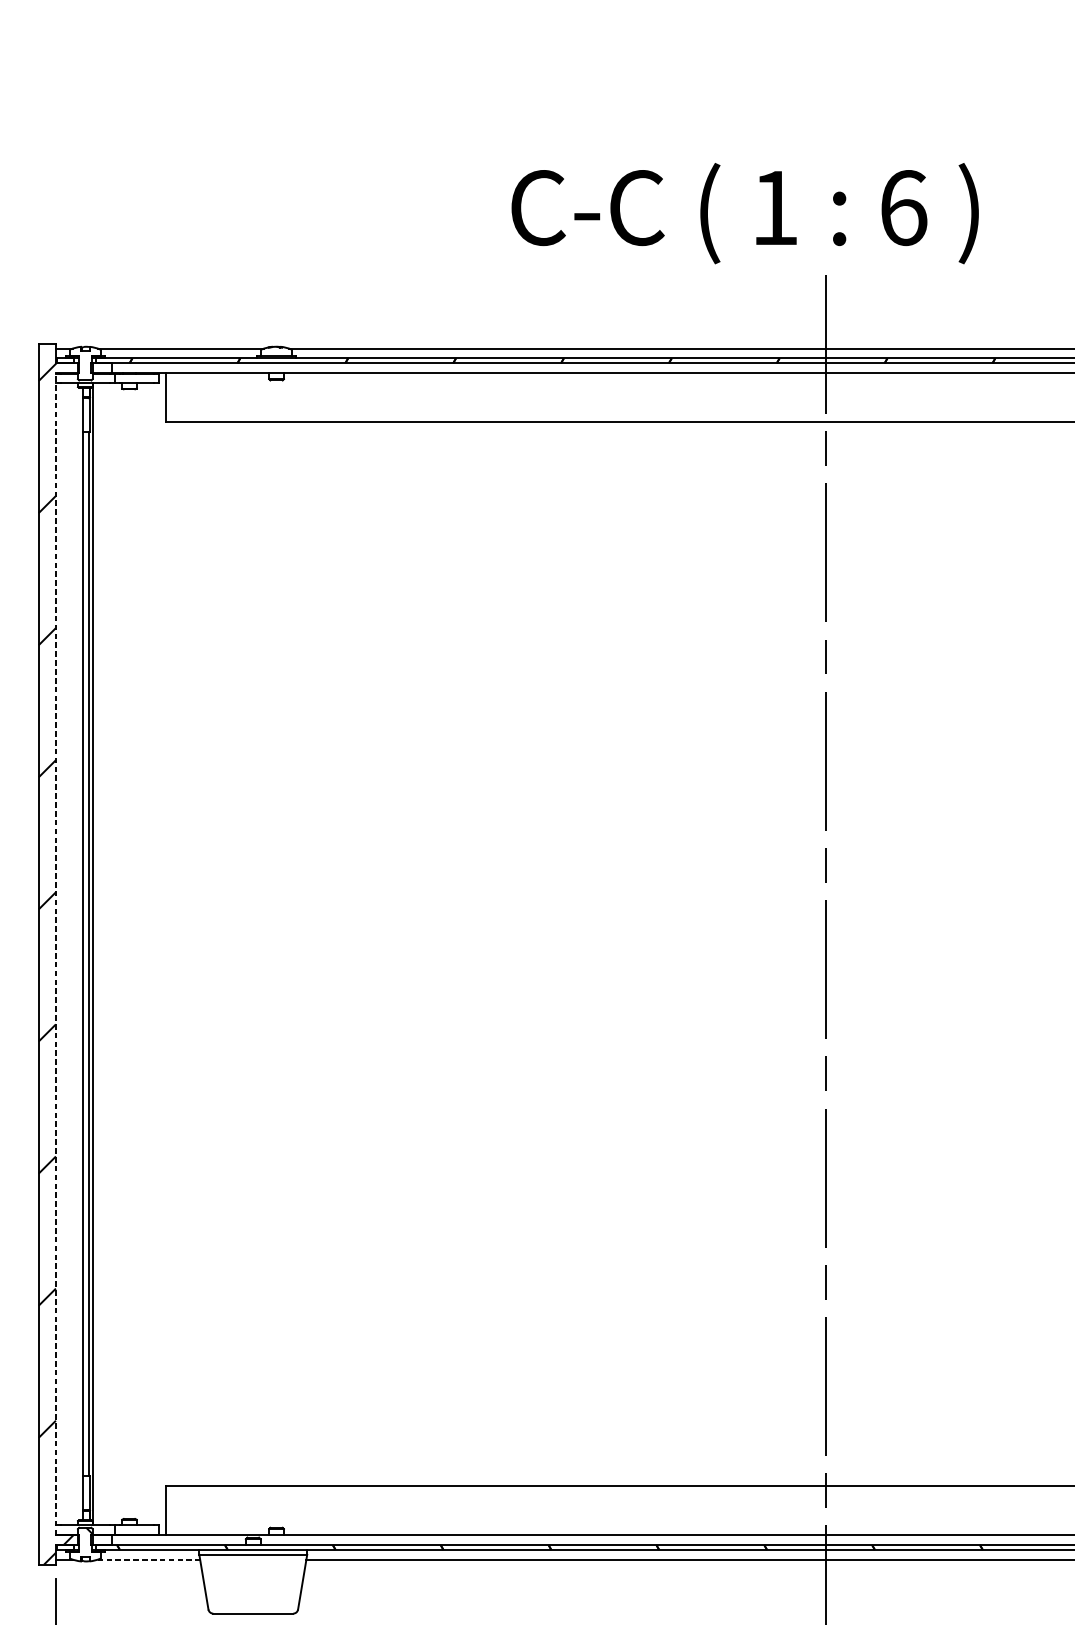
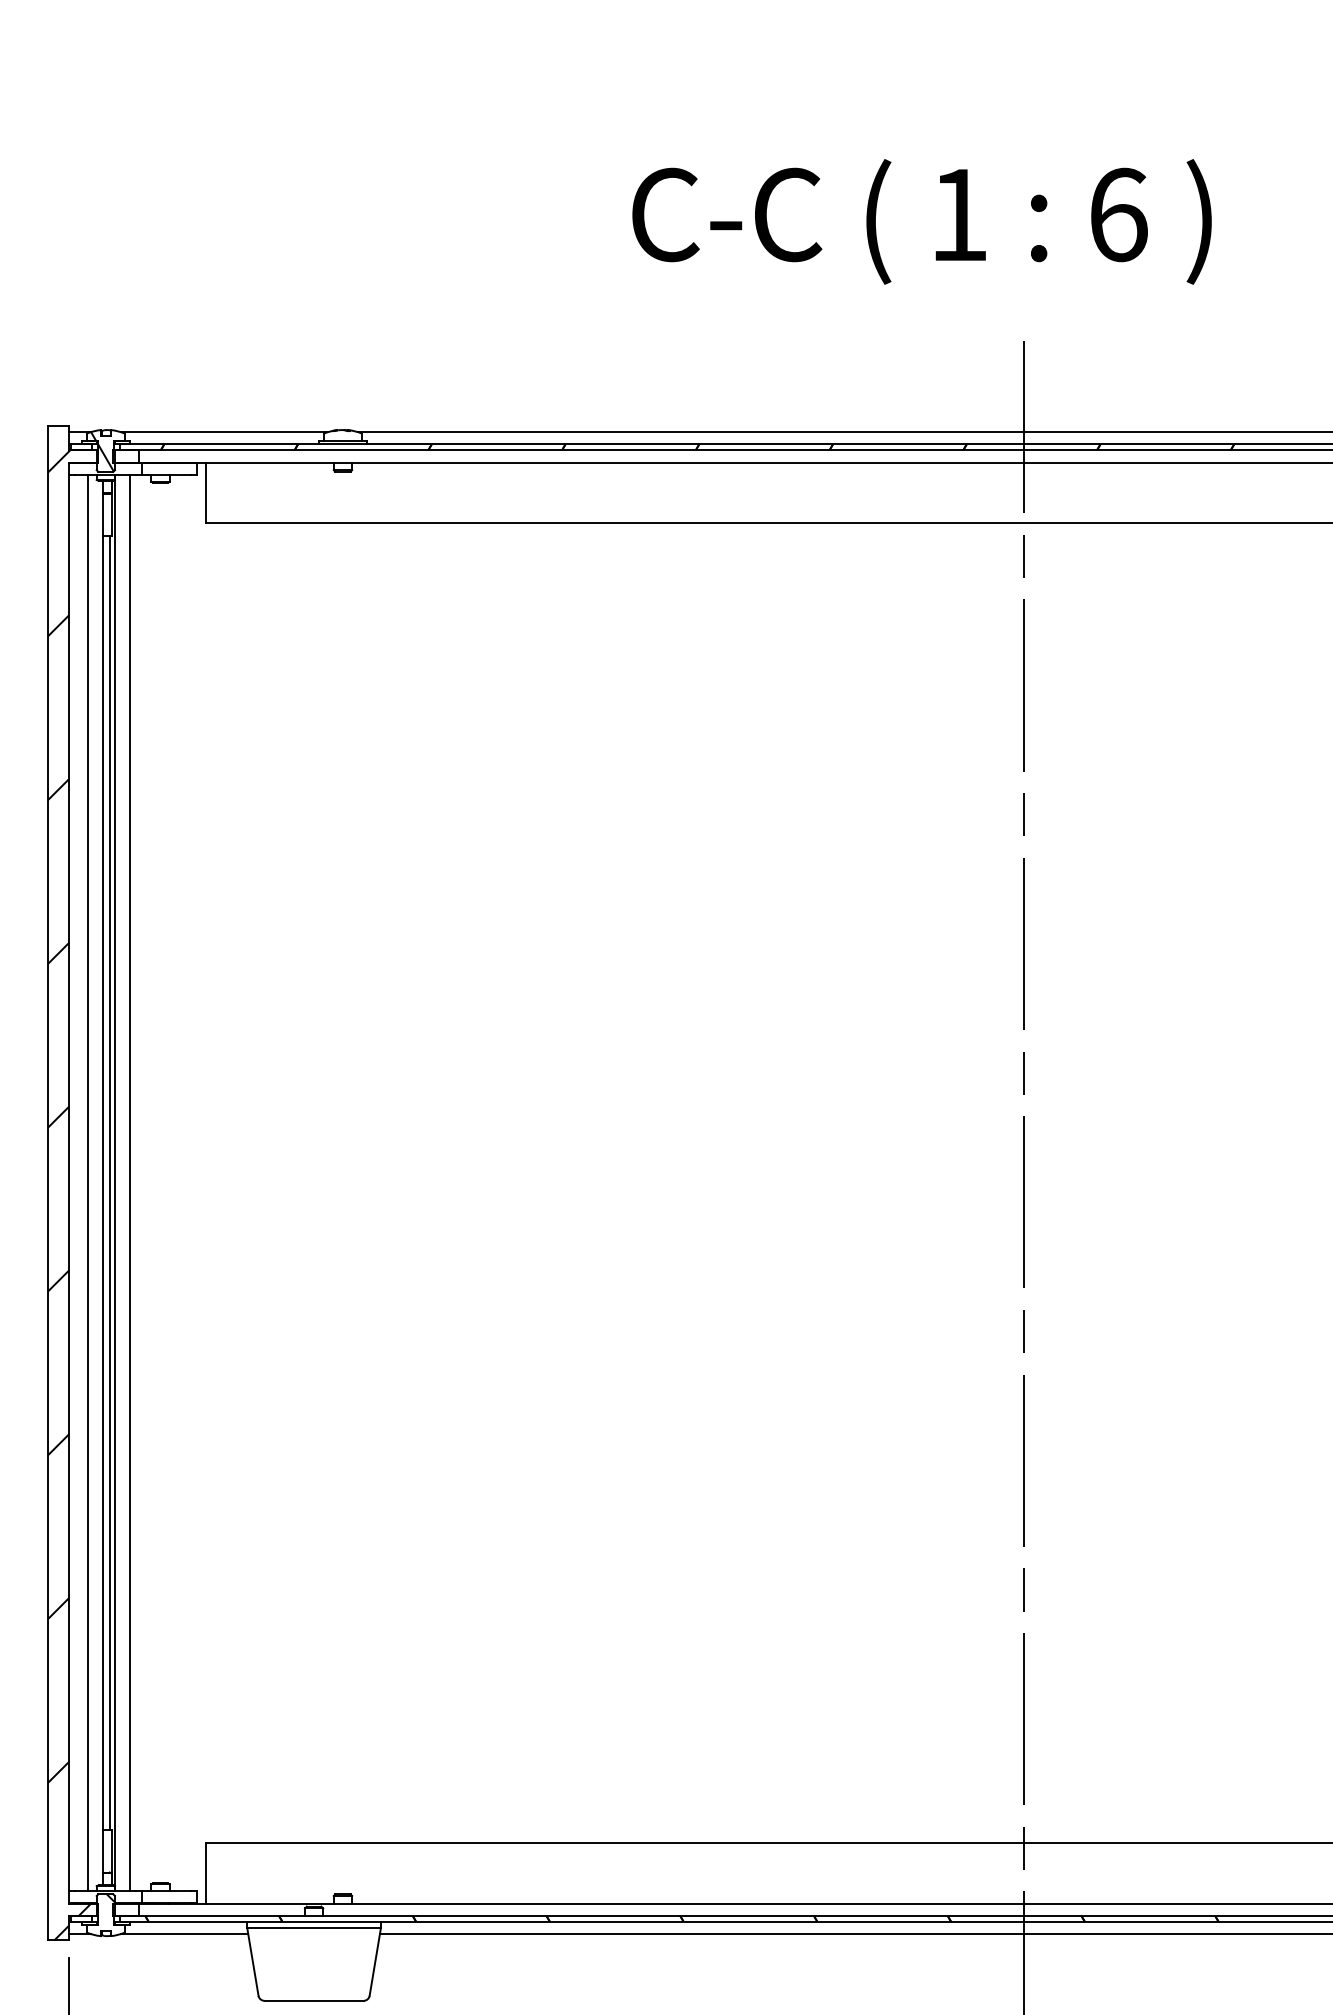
text: (744, 213) -> (921, 221), moved
hatch: (82, 364) -> (102, 451), added
line: (56, 953) -> (69, 1182), dashed -> solid
line: (70, 953) -> (87, 1182), added
line: (105, 953) -> (130, 1182), added
line: (148, 1559) -> (184, 1933), dashed -> solid

